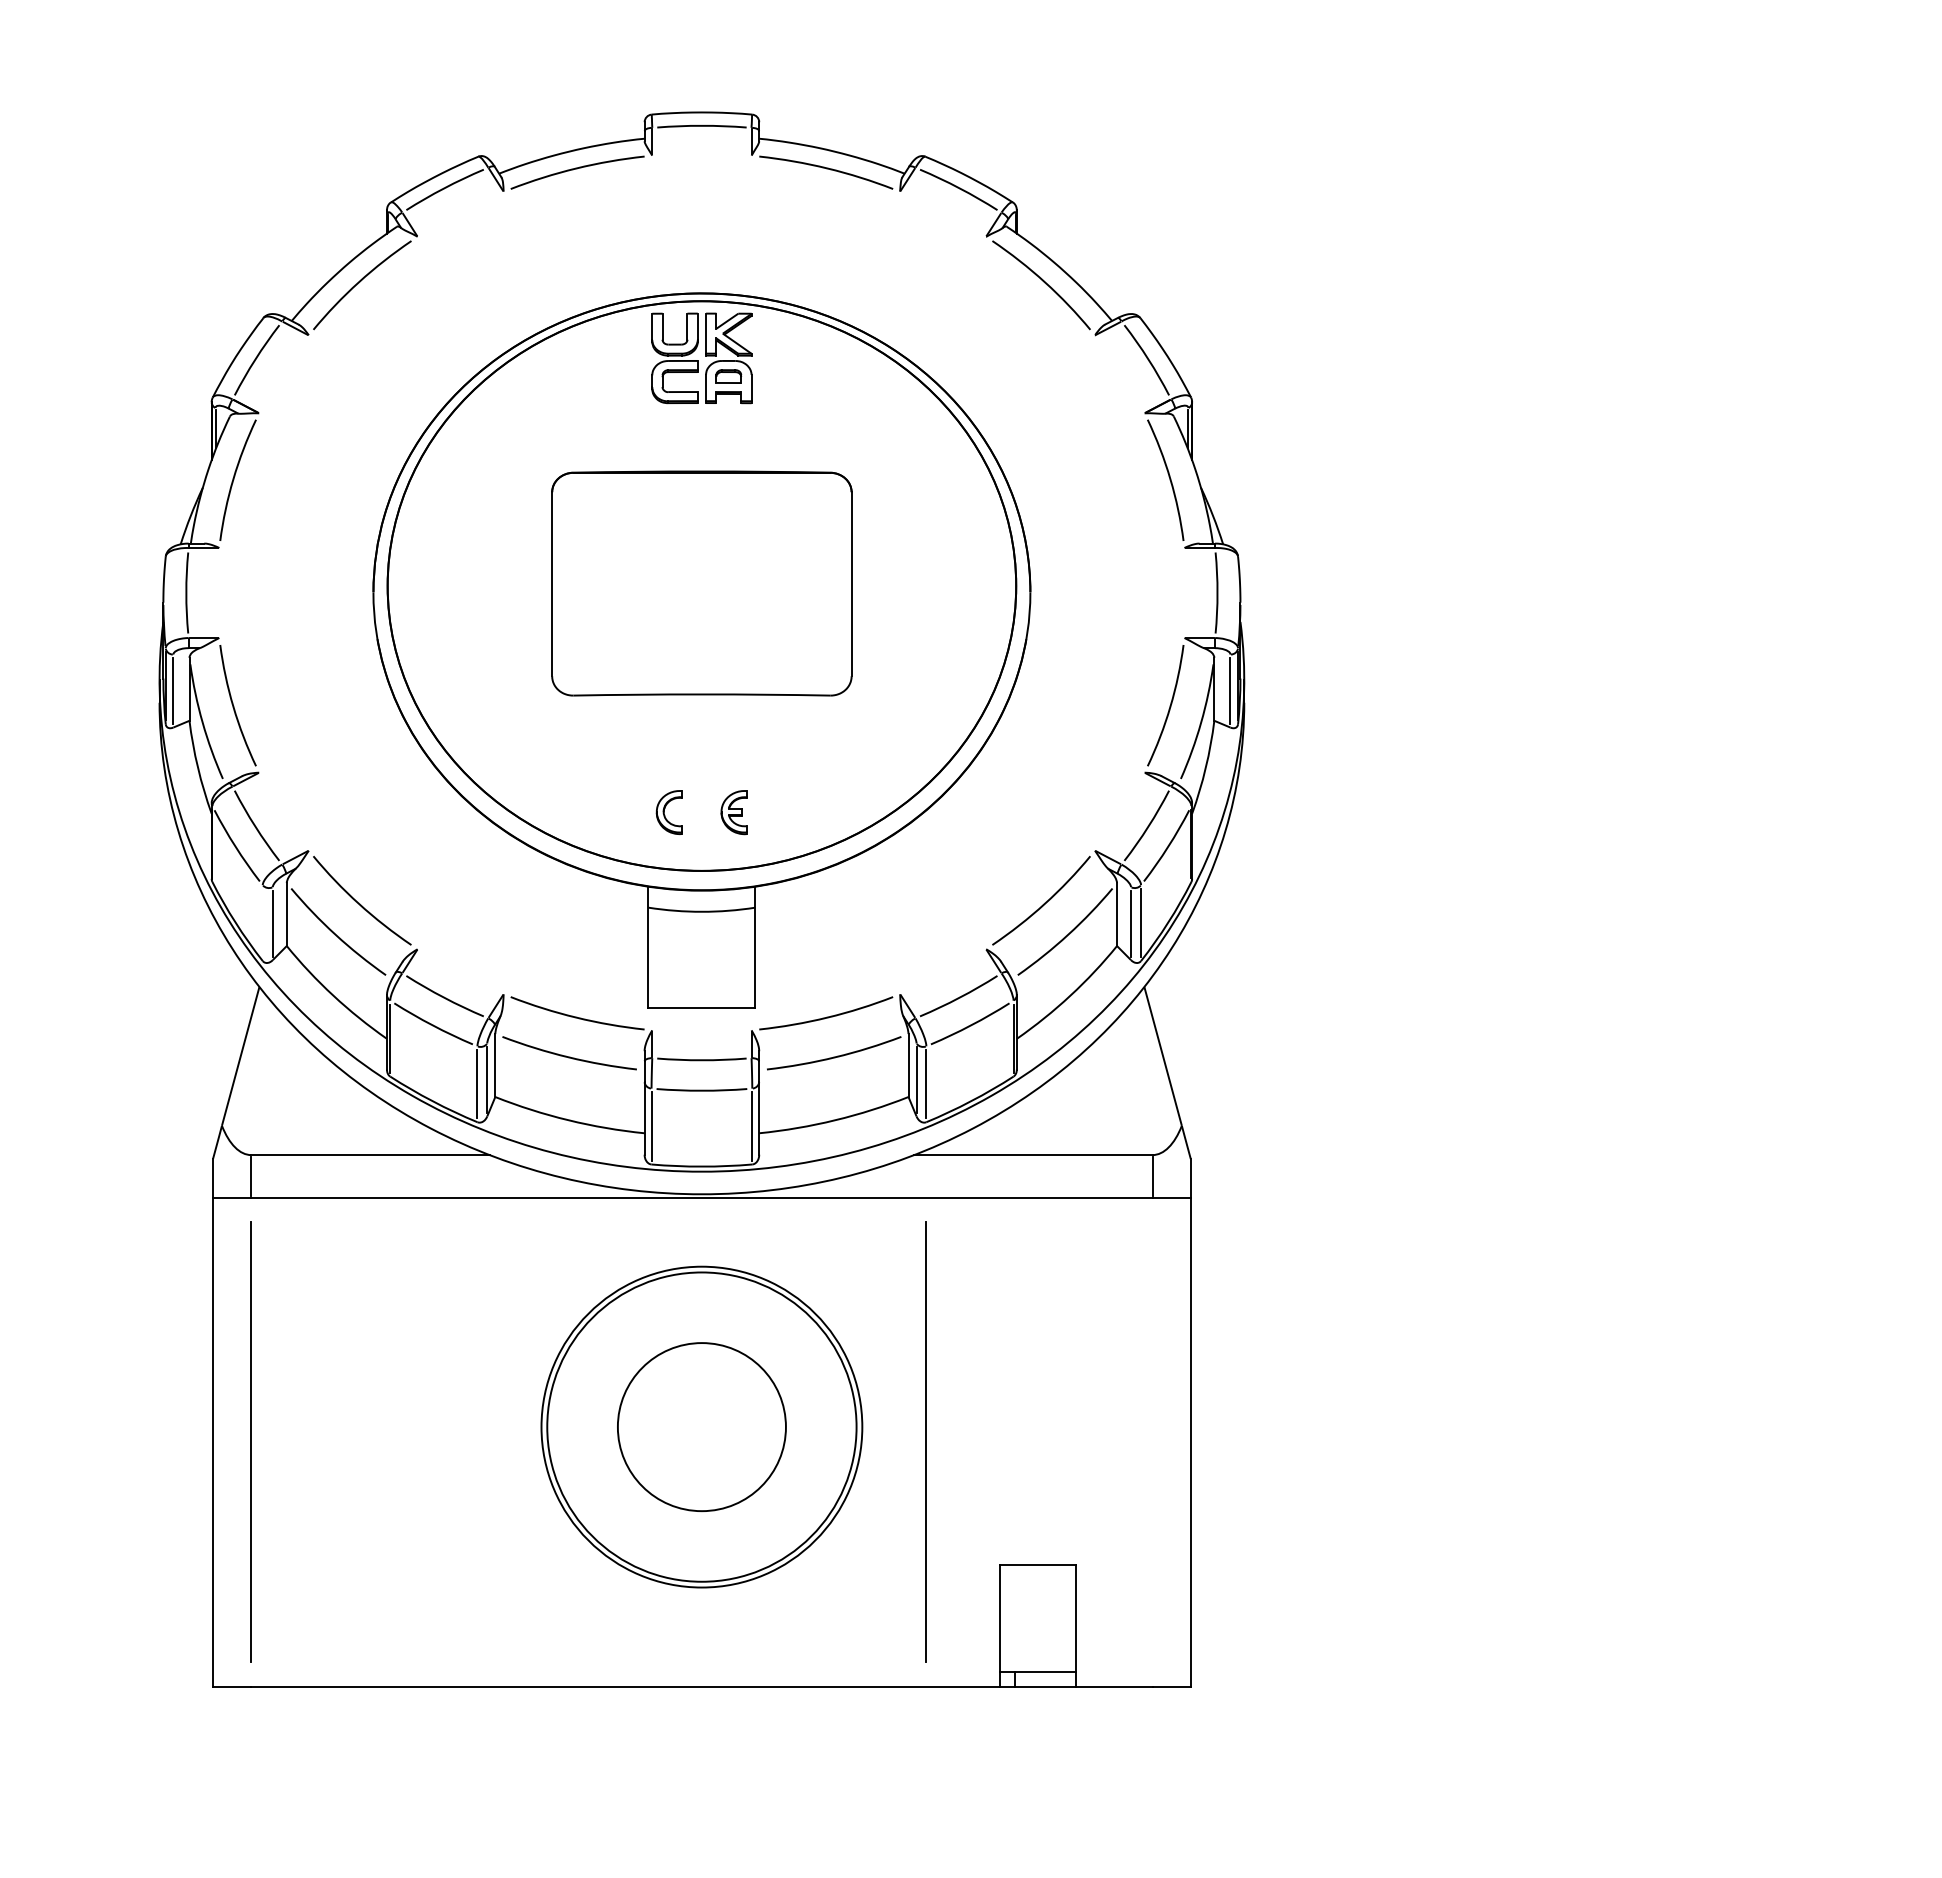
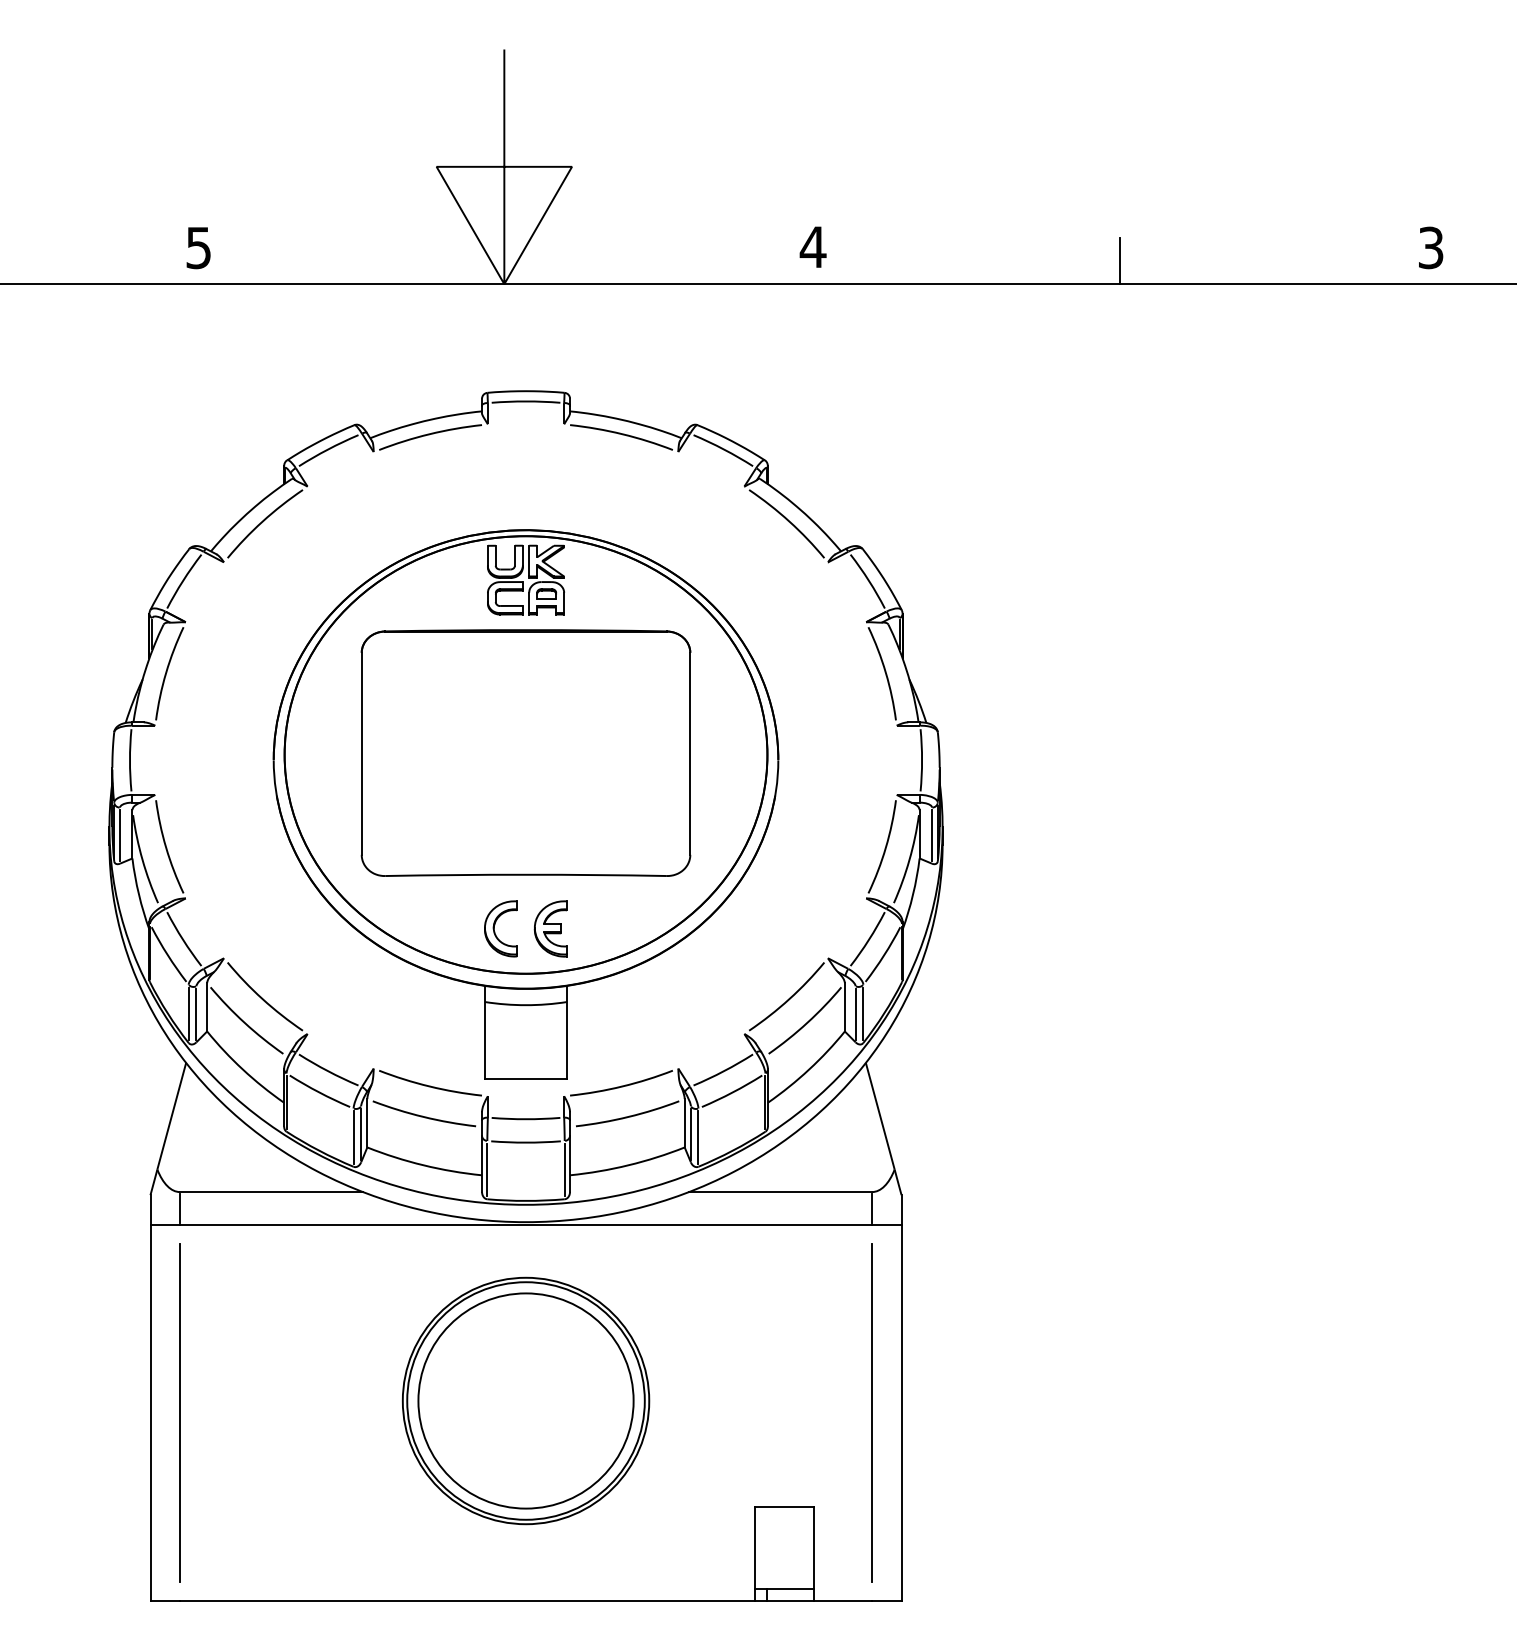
part: (701, 582) -> (525, 752), size x1.43
part: (668, 811) -> (500, 928), size x1.67
part: (733, 811) -> (550, 928), size x1.67
line: (262, 922) -> (188, 1013), added
circle: (701, 1426) -> (525, 1400), size x1.67
line: (925, 1442) -> (871, 1412), moved

